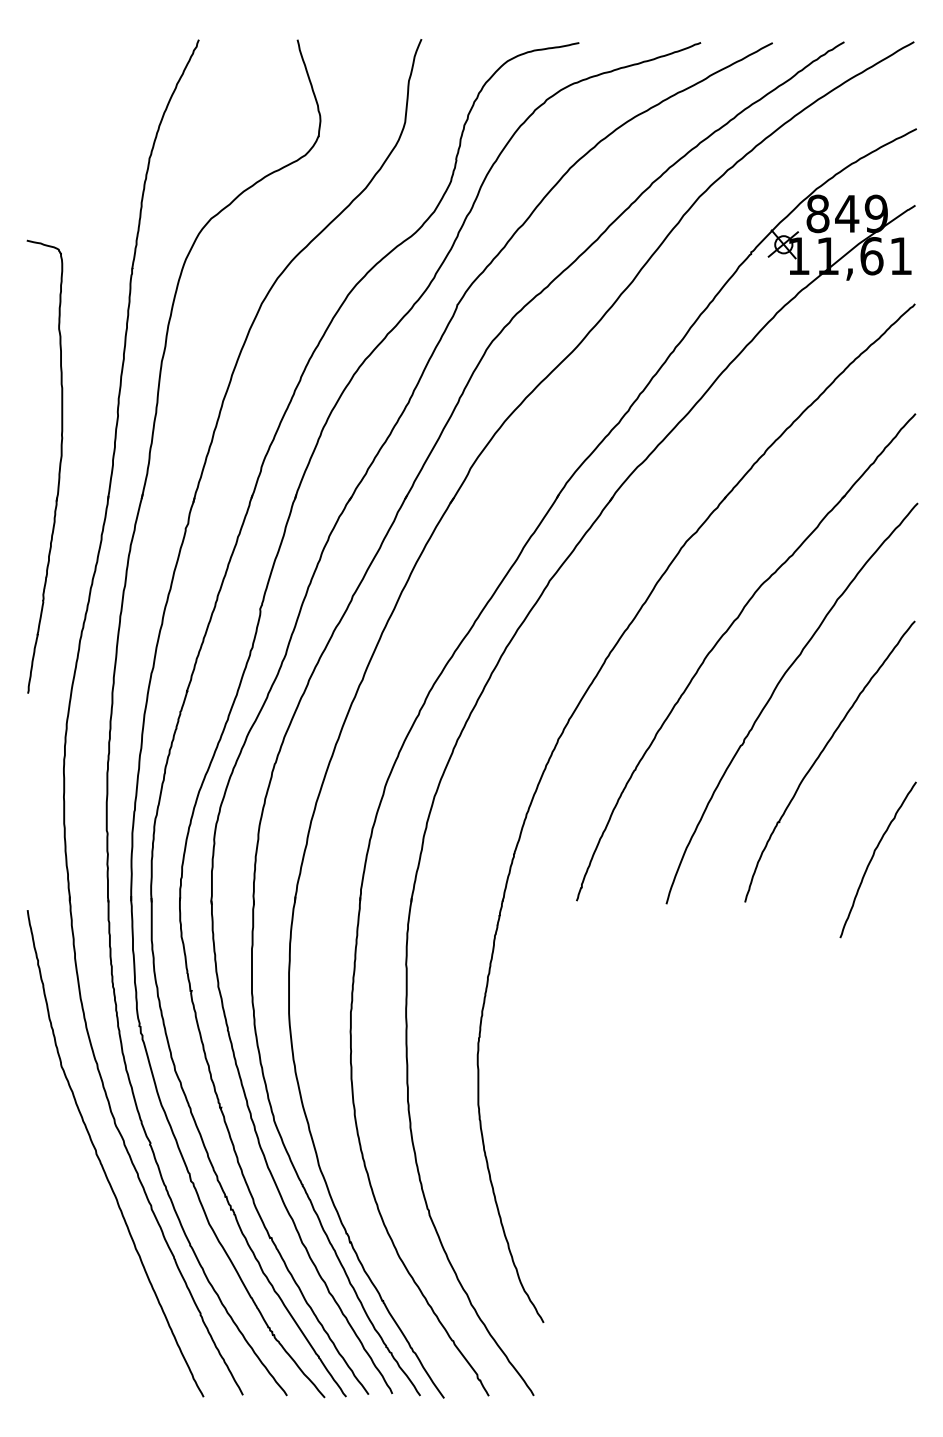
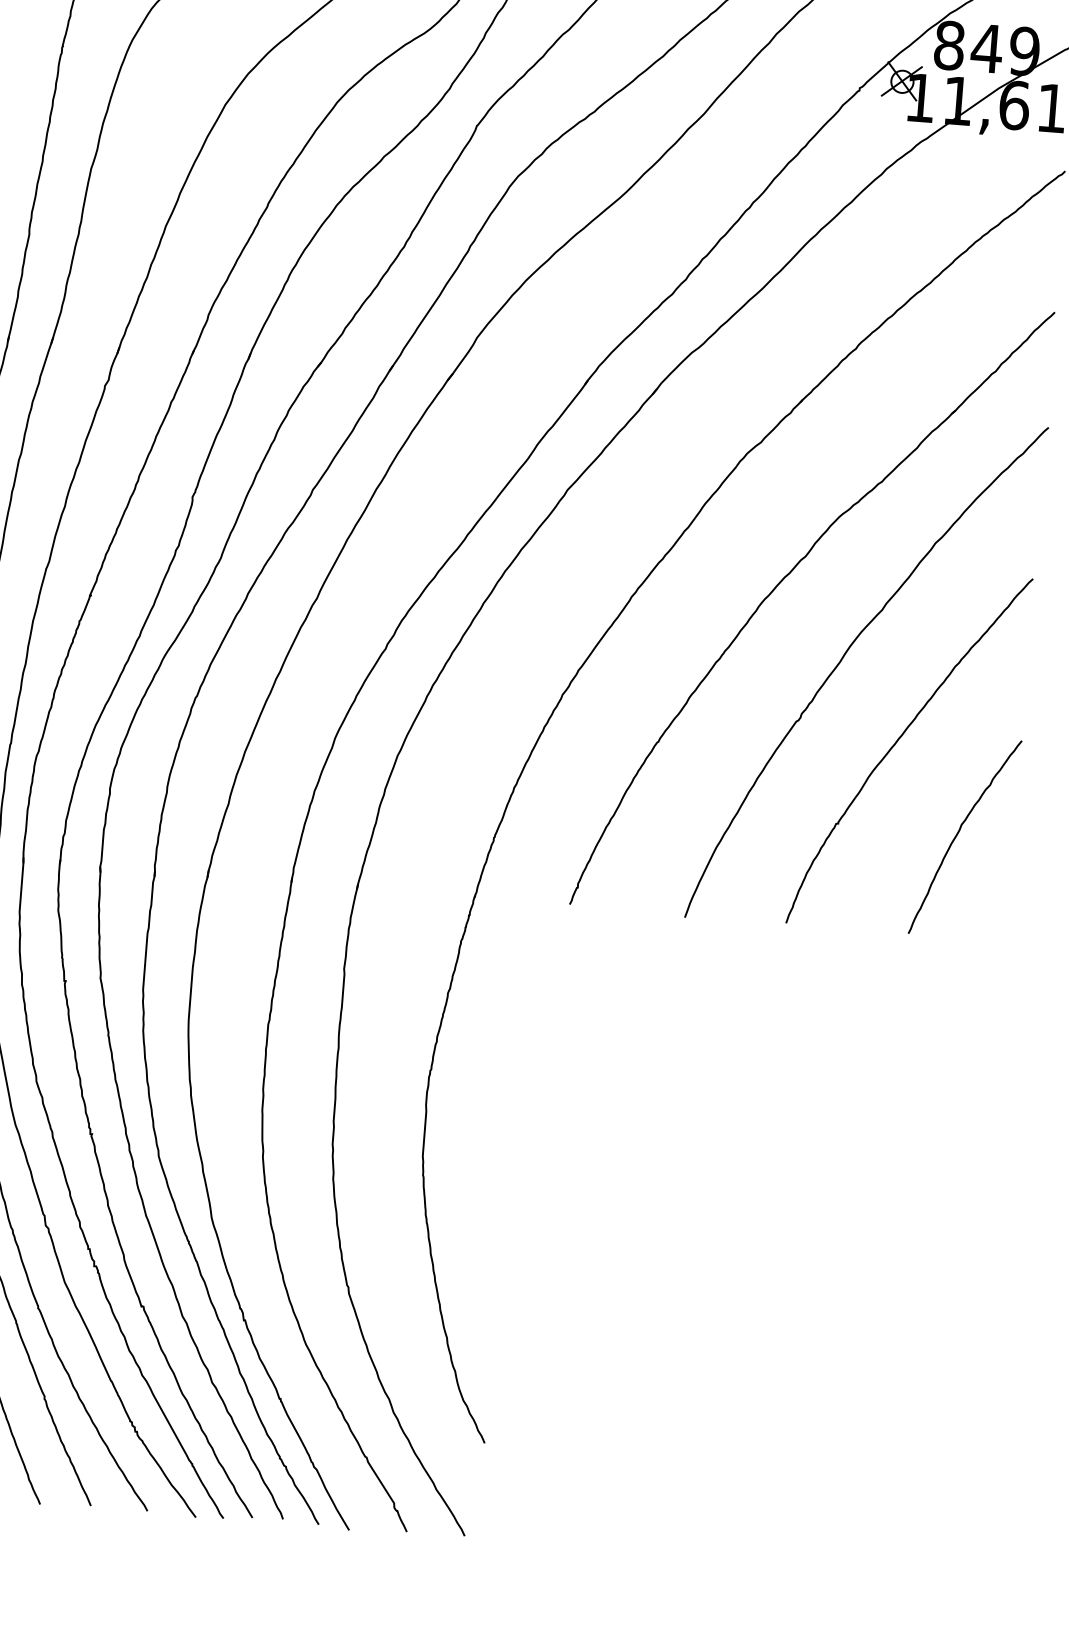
curve: (873, 857) -> (959, 833), moved

